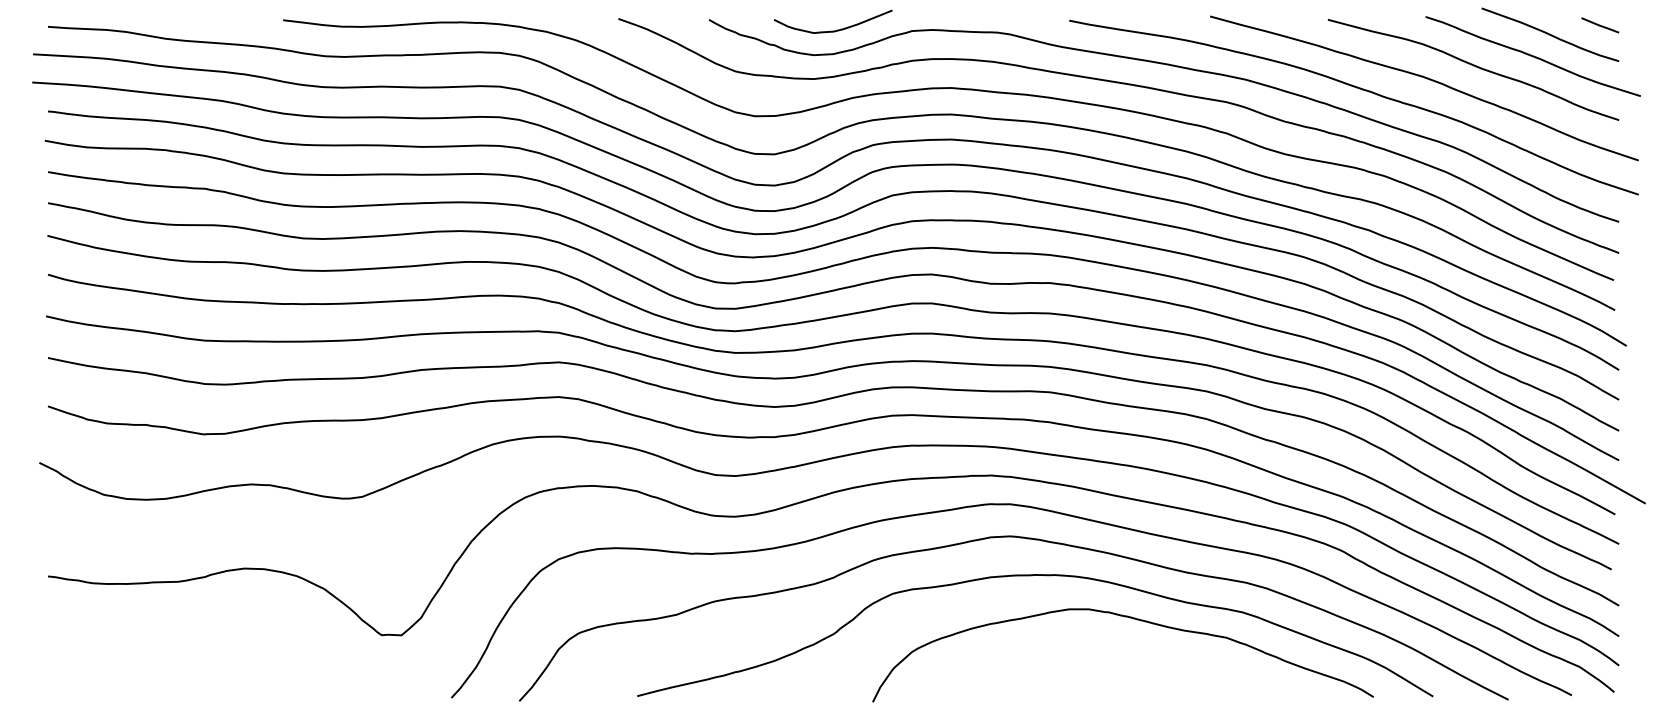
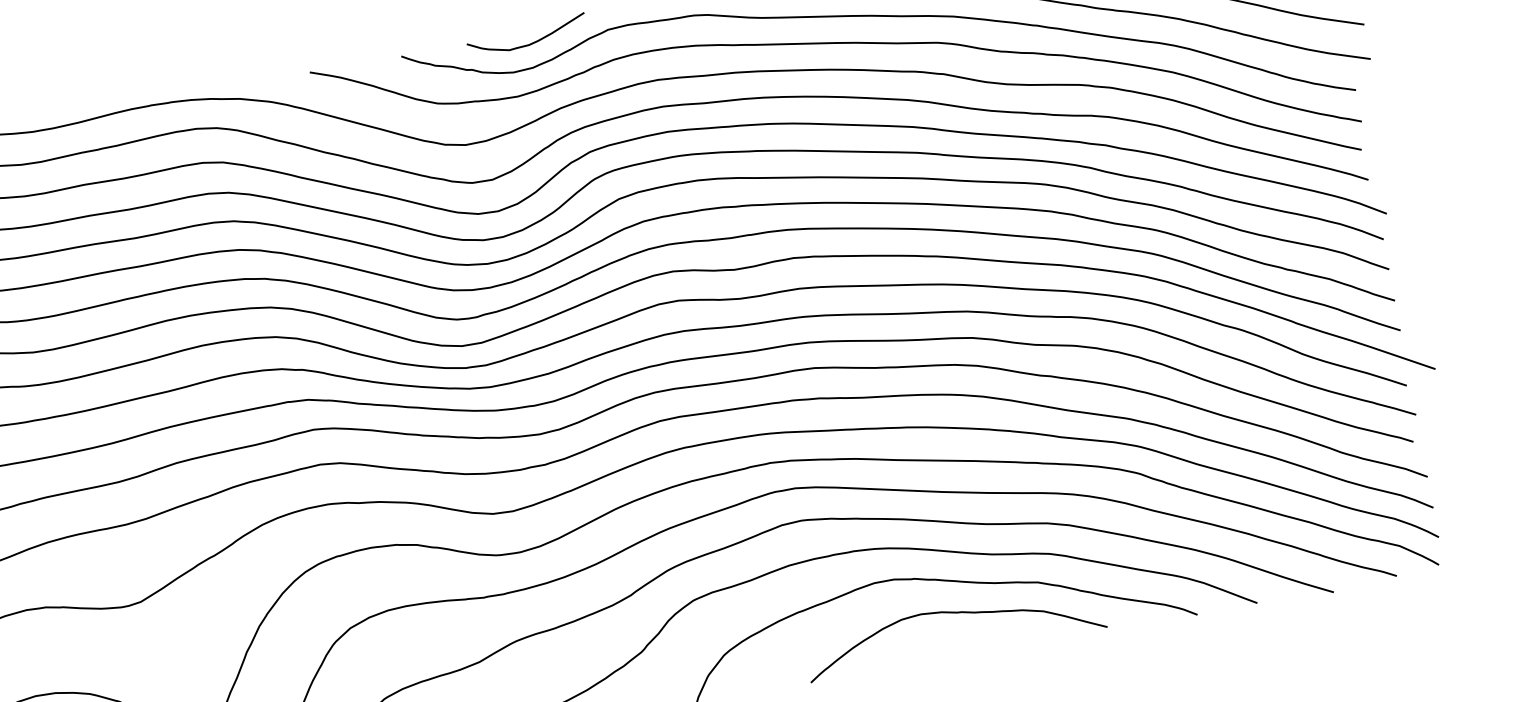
curve: (1138, 652) -> (952, 613), added

